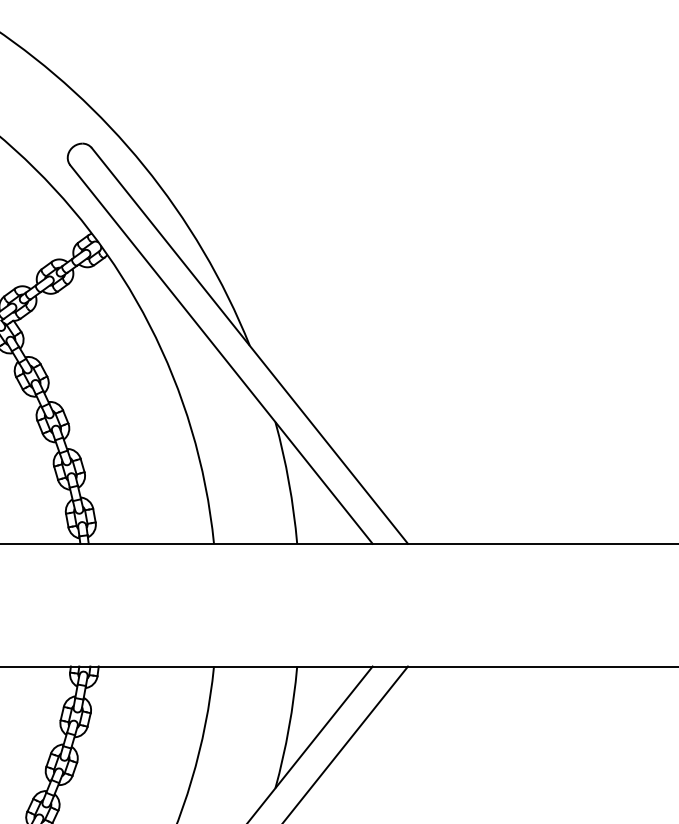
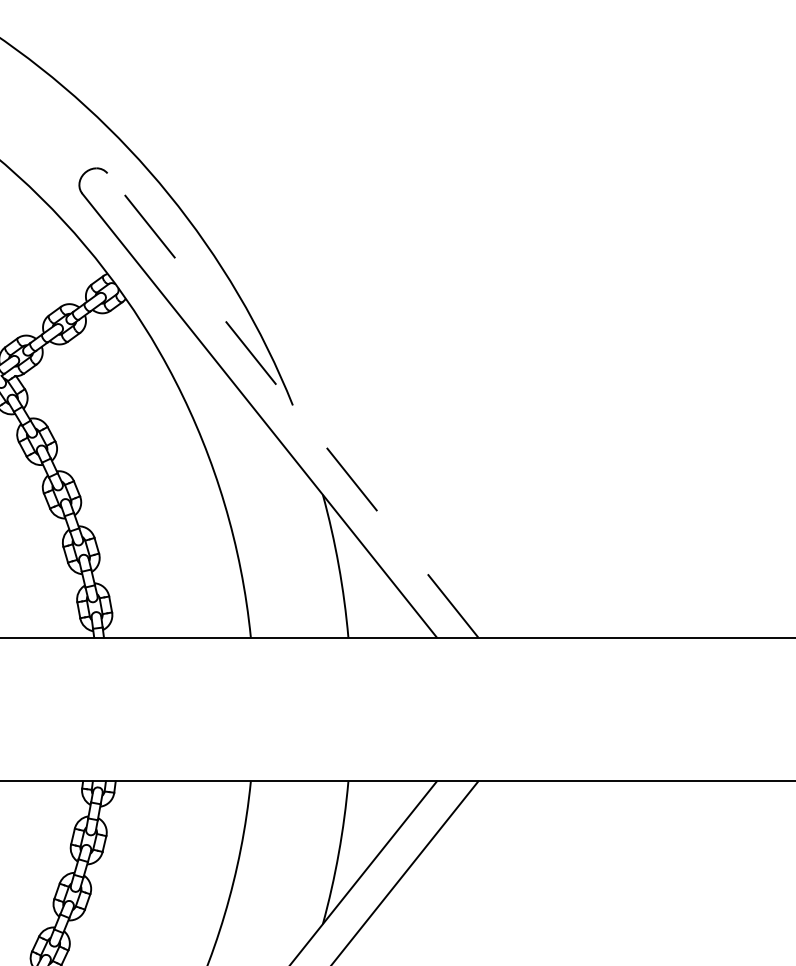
line: (249, 345) -> (292, 405), solid -> dashed

